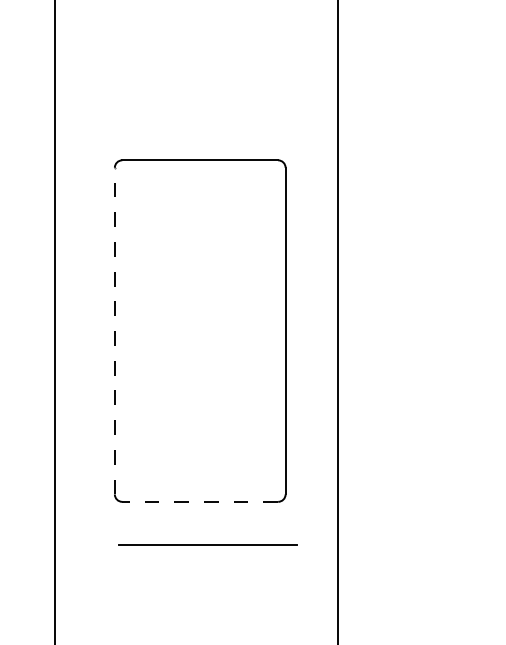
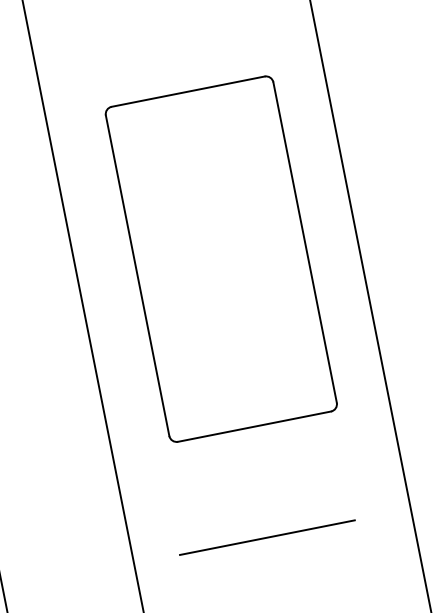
line: (114, 330) -> (137, 275), dashed -> solid
line: (200, 501) -> (254, 426), dashed -> solid
line: (207, 544) -> (266, 537), moved

